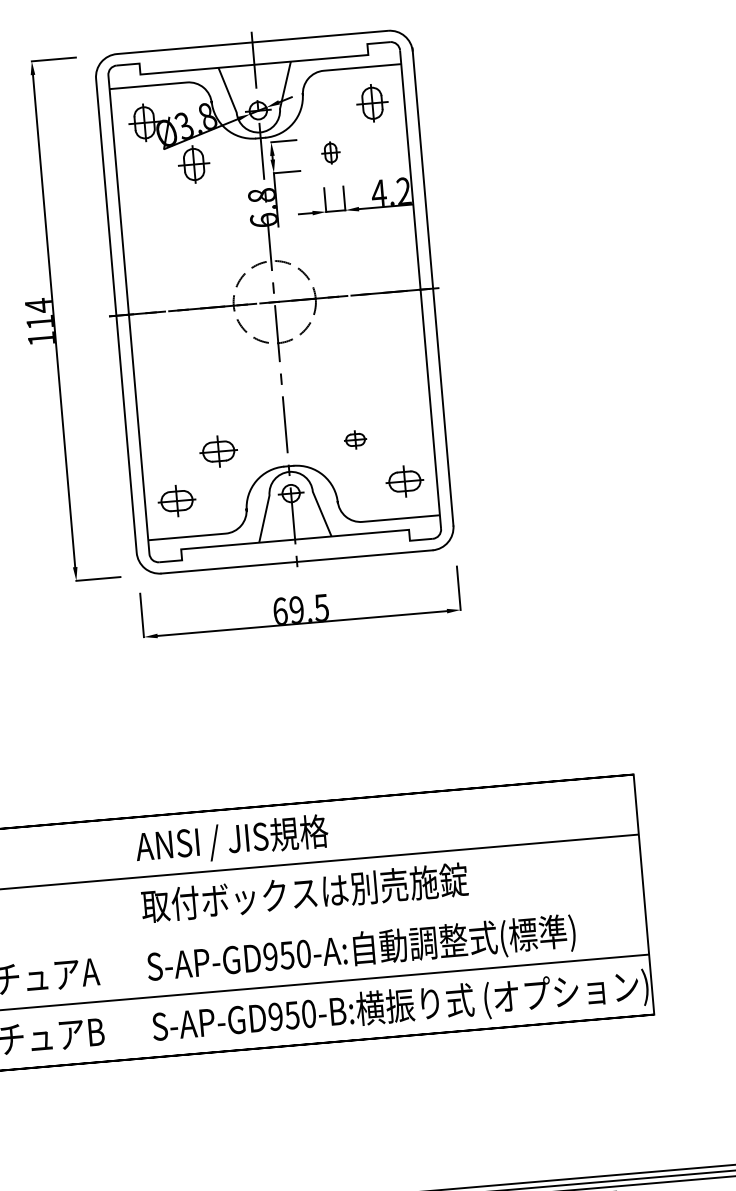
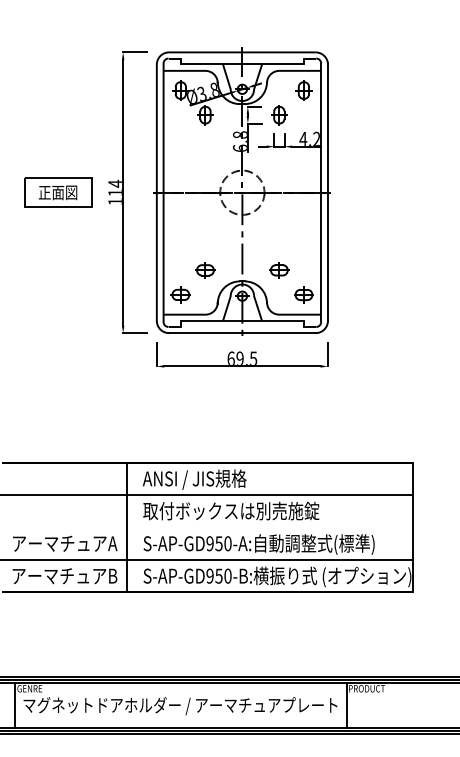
part: (331, 153) -> (279, 115), size x1.67
part: (355, 440) -> (279, 270), size x1.67
line: (113, 939) -> (126, 527), added

